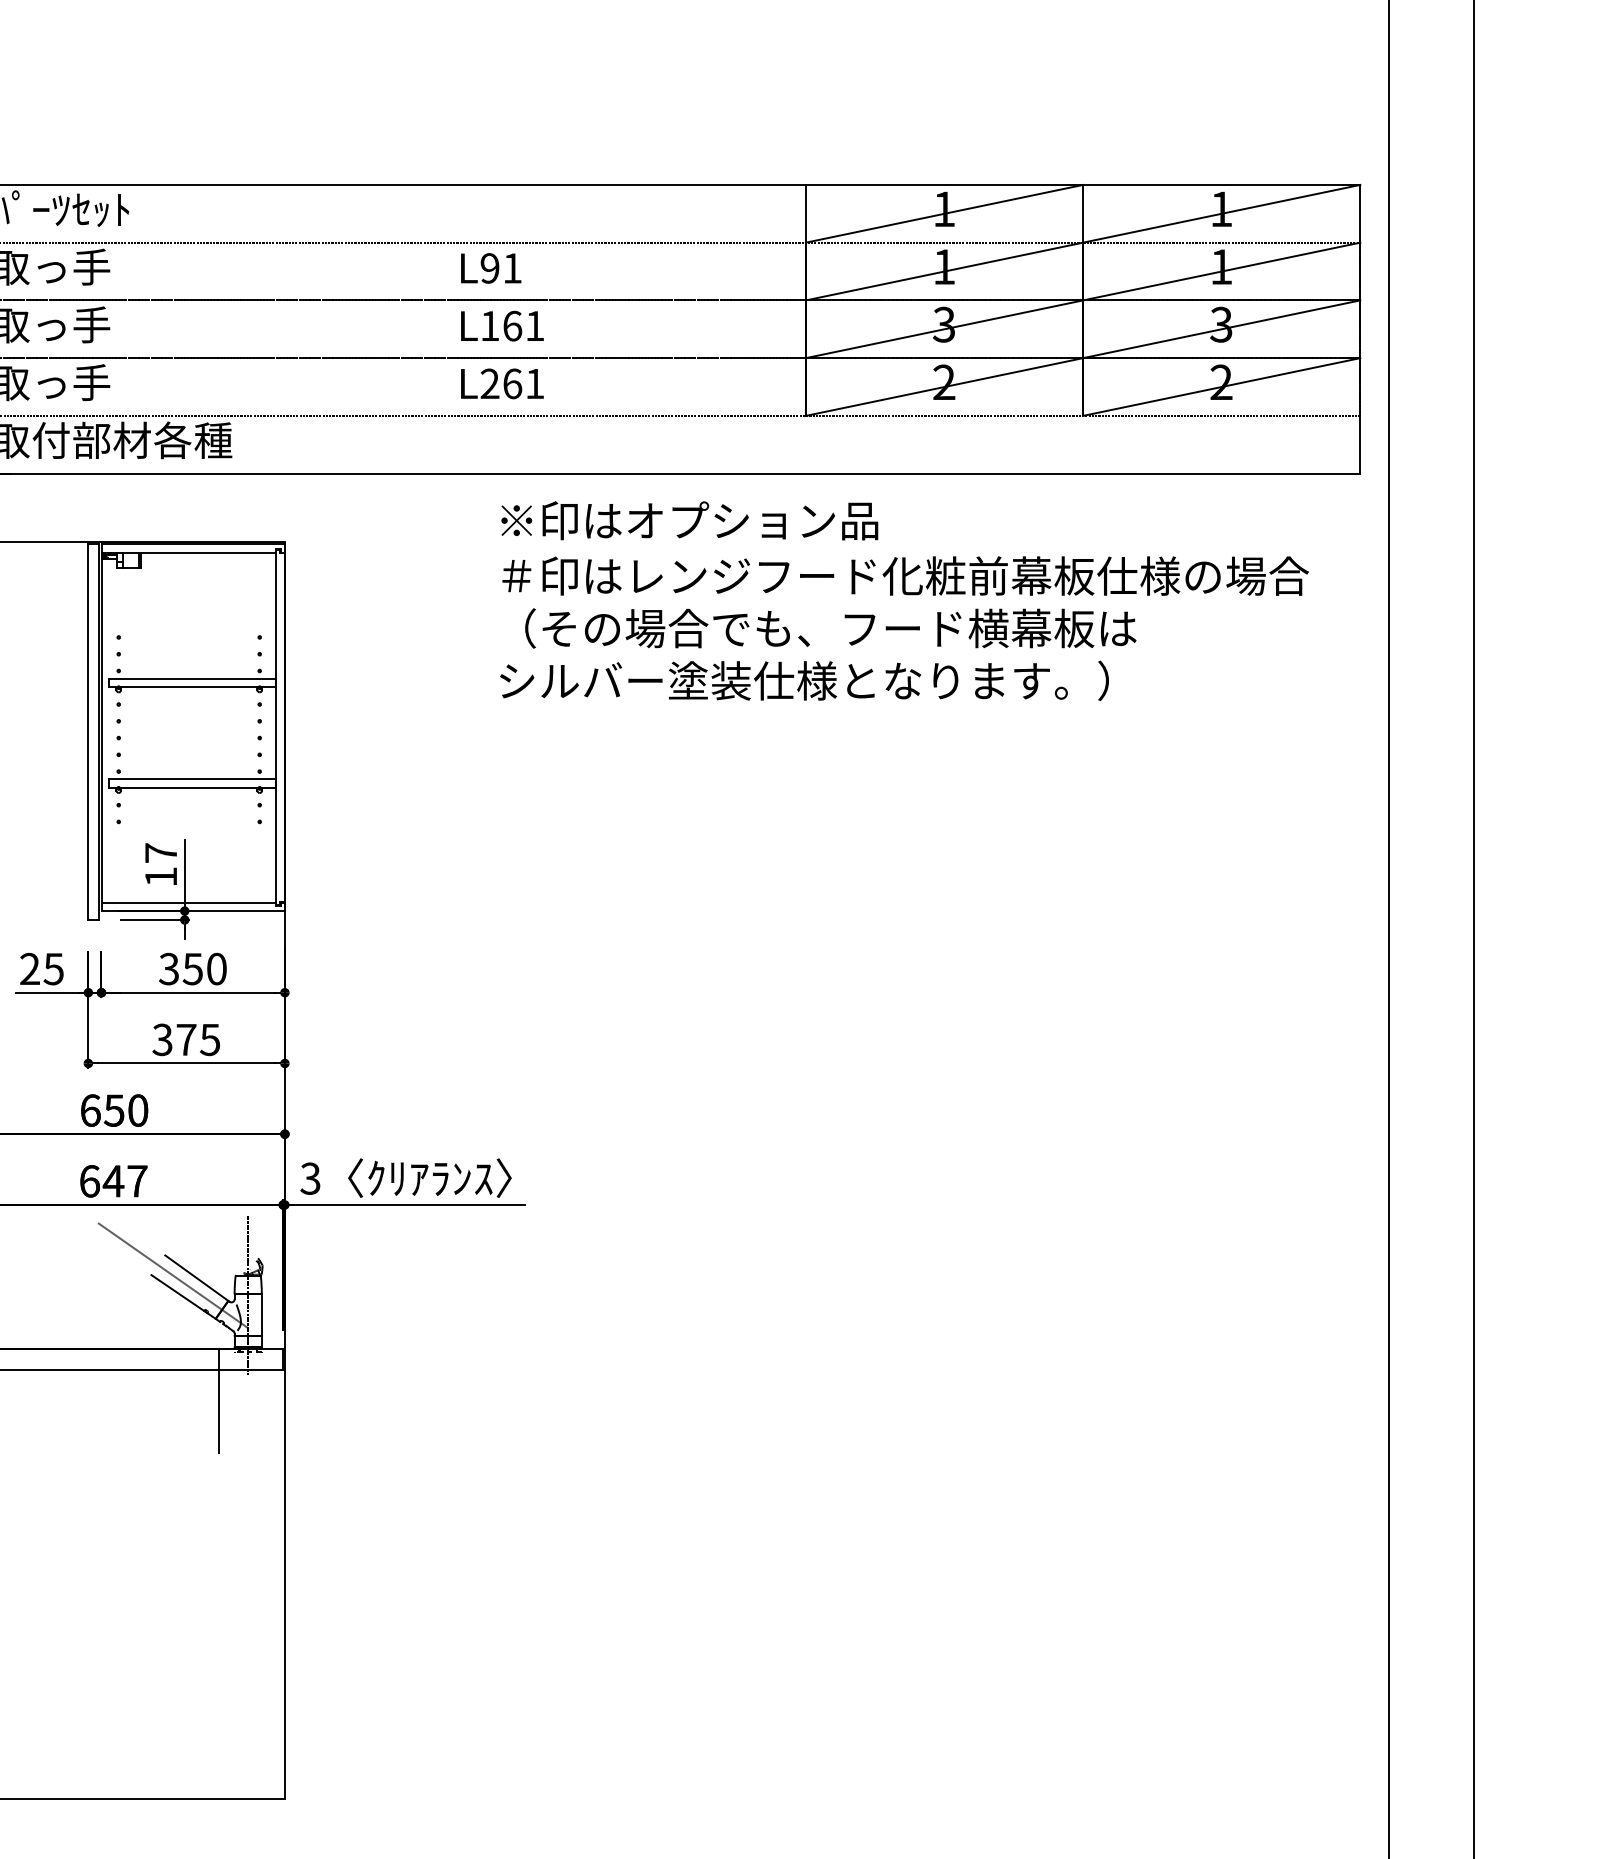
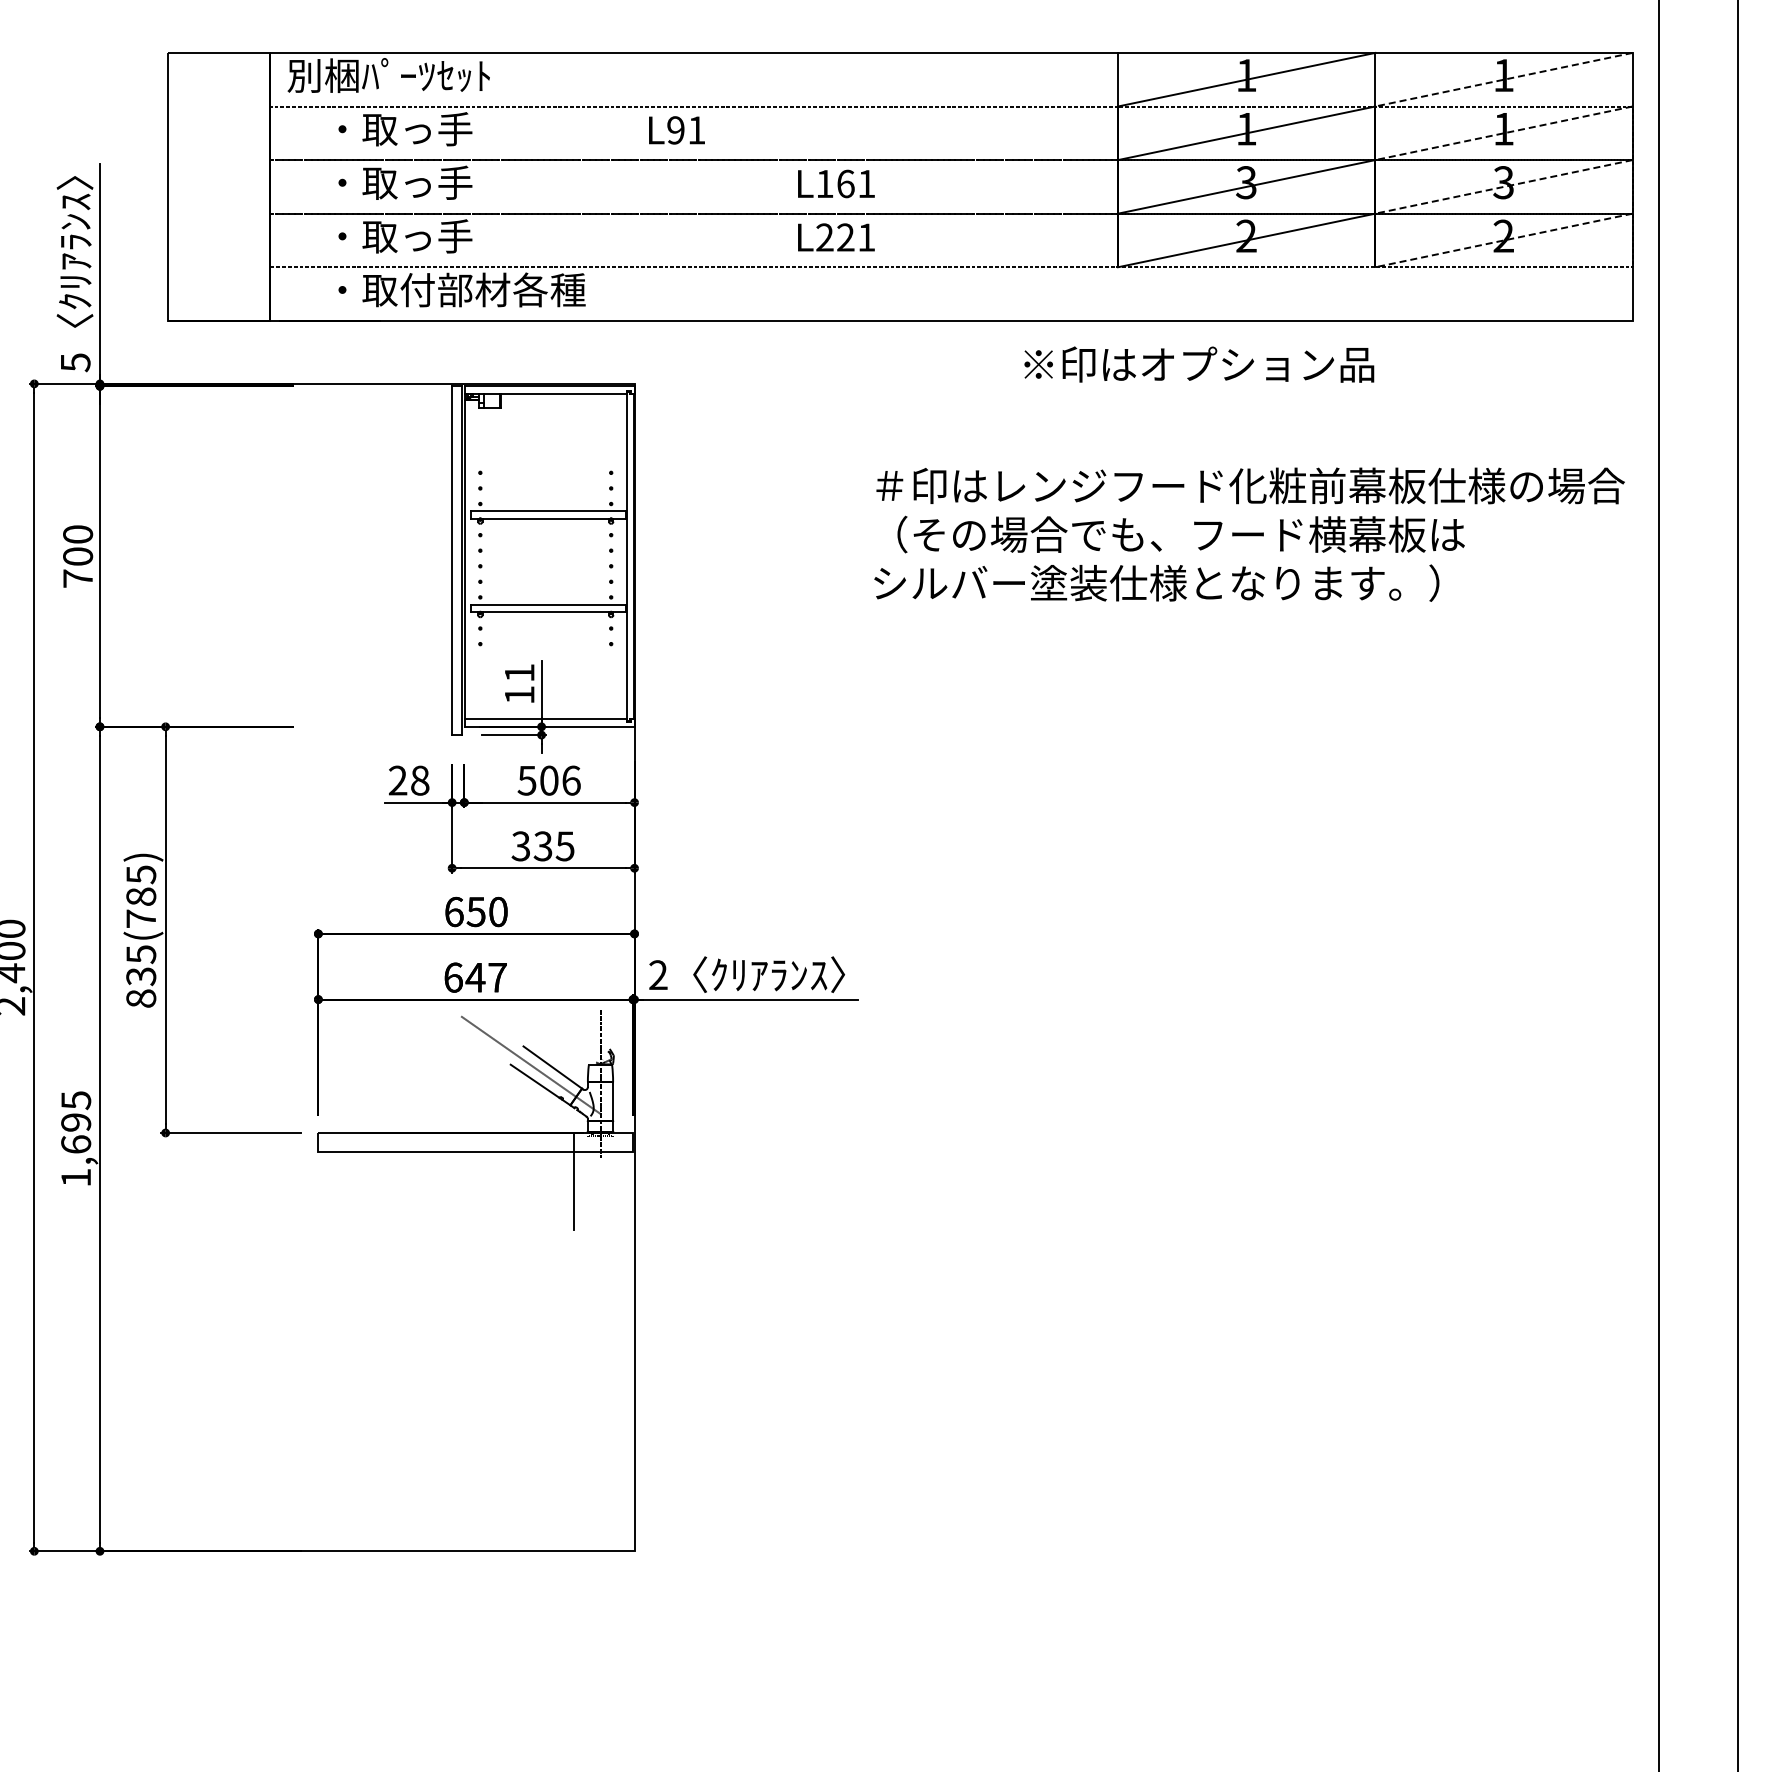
line: (1221, 213) -> (1503, 79), solid -> dashed
text: (490, 268) -> (676, 130), moved
line: (1221, 271) -> (1503, 133), solid -> dashed
line: (1221, 328) -> (1503, 186), solid -> dashed
text: (512, 383) -> (845, 237), L261 -> L221
line: (1221, 387) -> (1503, 240), solid -> dashed
text: (689, 520) -> (1199, 364), moved
text: (904, 628) -> (1249, 534), moved
text: (160, 852) -> (519, 672), 17 -> 11
text: (53, 968) -> (419, 780), 25 -> 28
text: (193, 968) -> (549, 780), 350 -> 506
text: (185, 1040) -> (542, 846), 375 -> 335
text: (309, 1179) -> (657, 975), 3 -> 2

